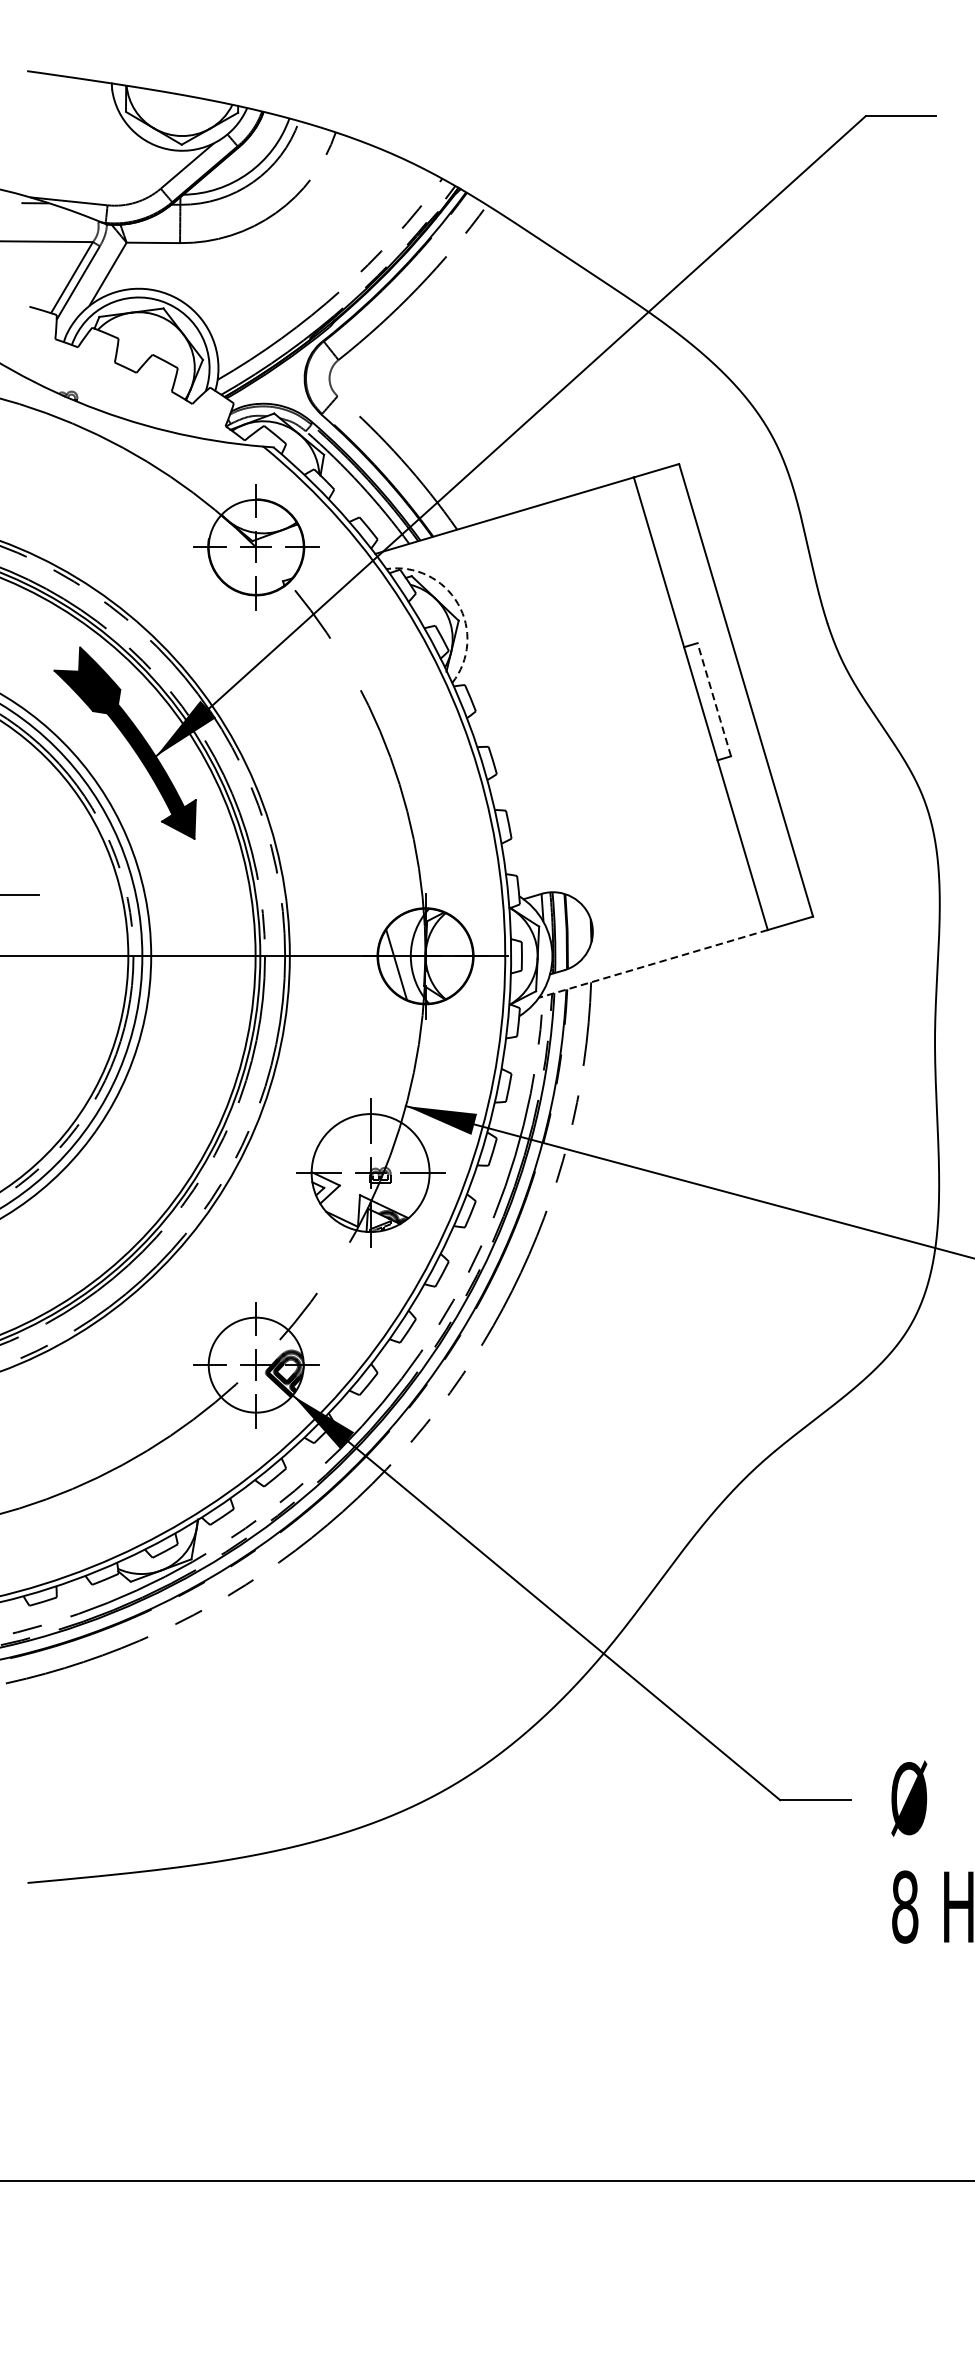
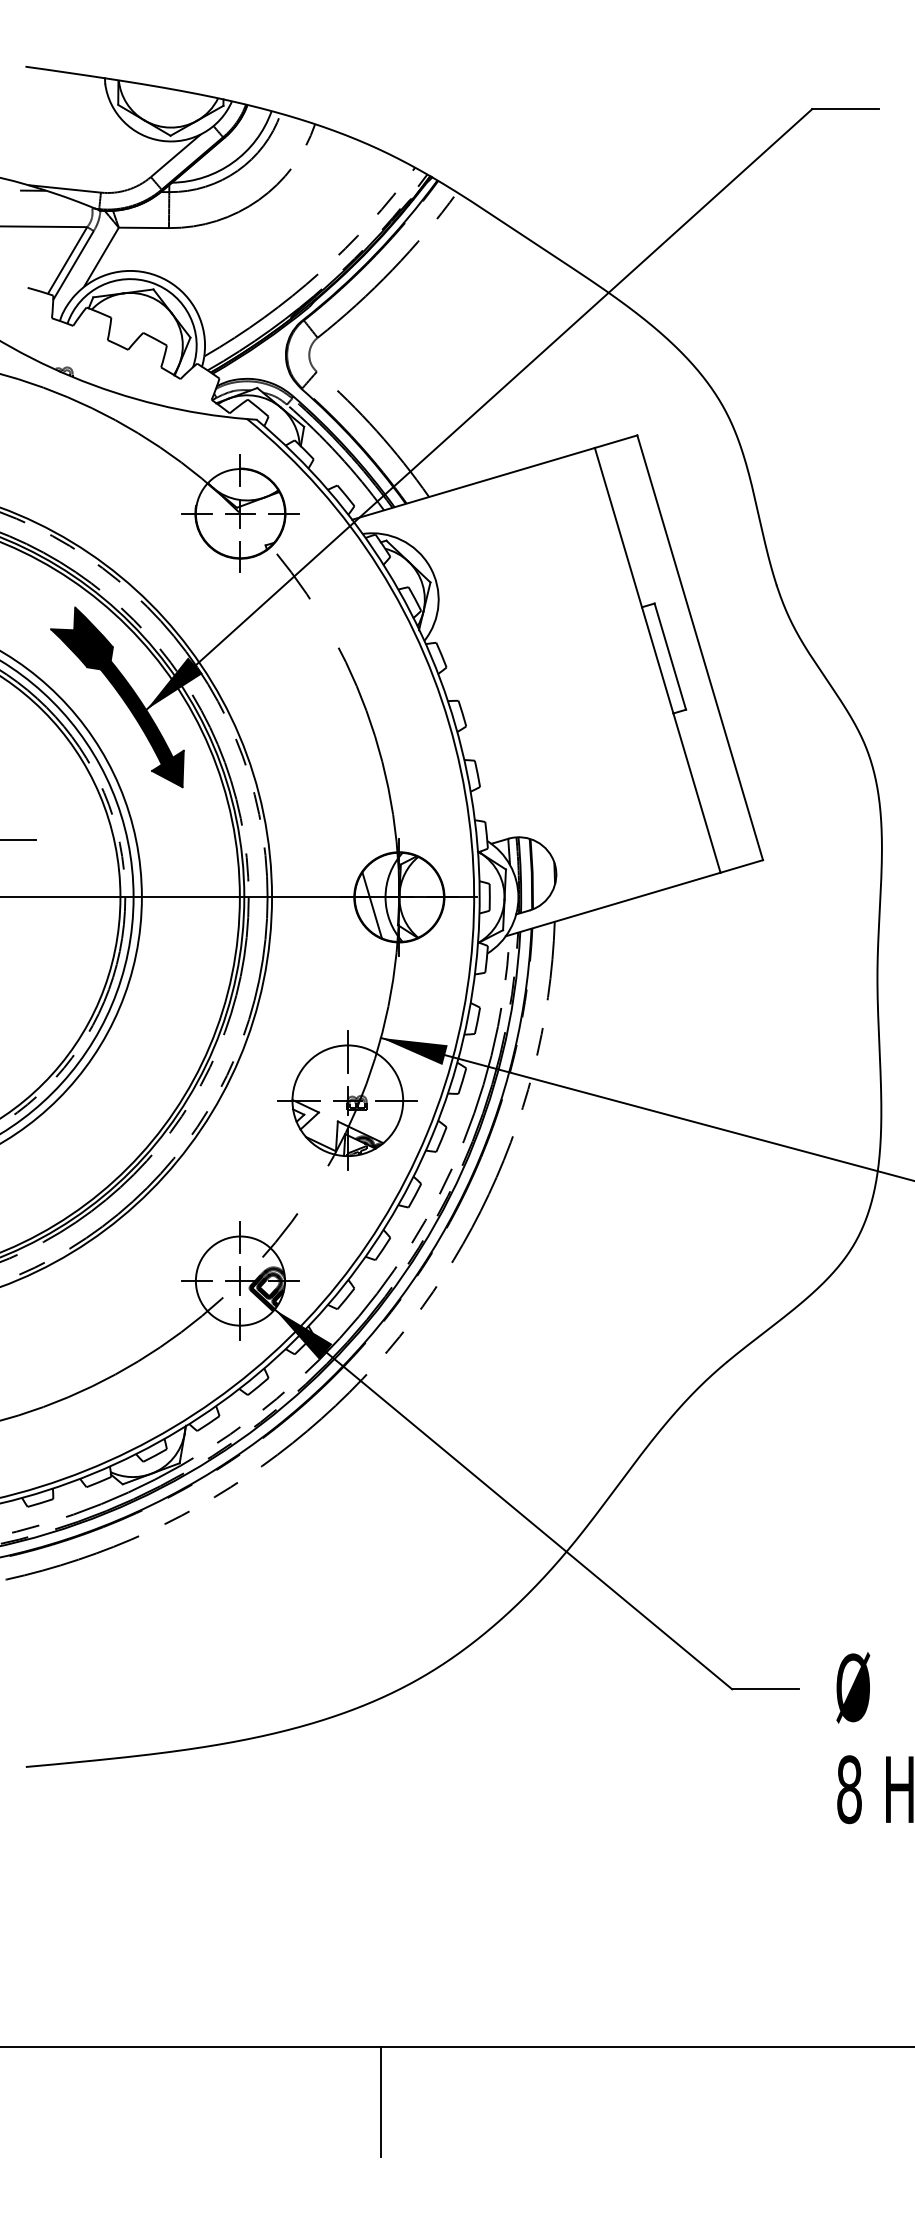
arc: (457, 603) -> (429, 566), dashed -> solid
line: (714, 699) -> (670, 656), dashed -> solid
line: (653, 963) -> (613, 904), dashed -> solid
line: (406, 2239) -> (381, 2101), added

